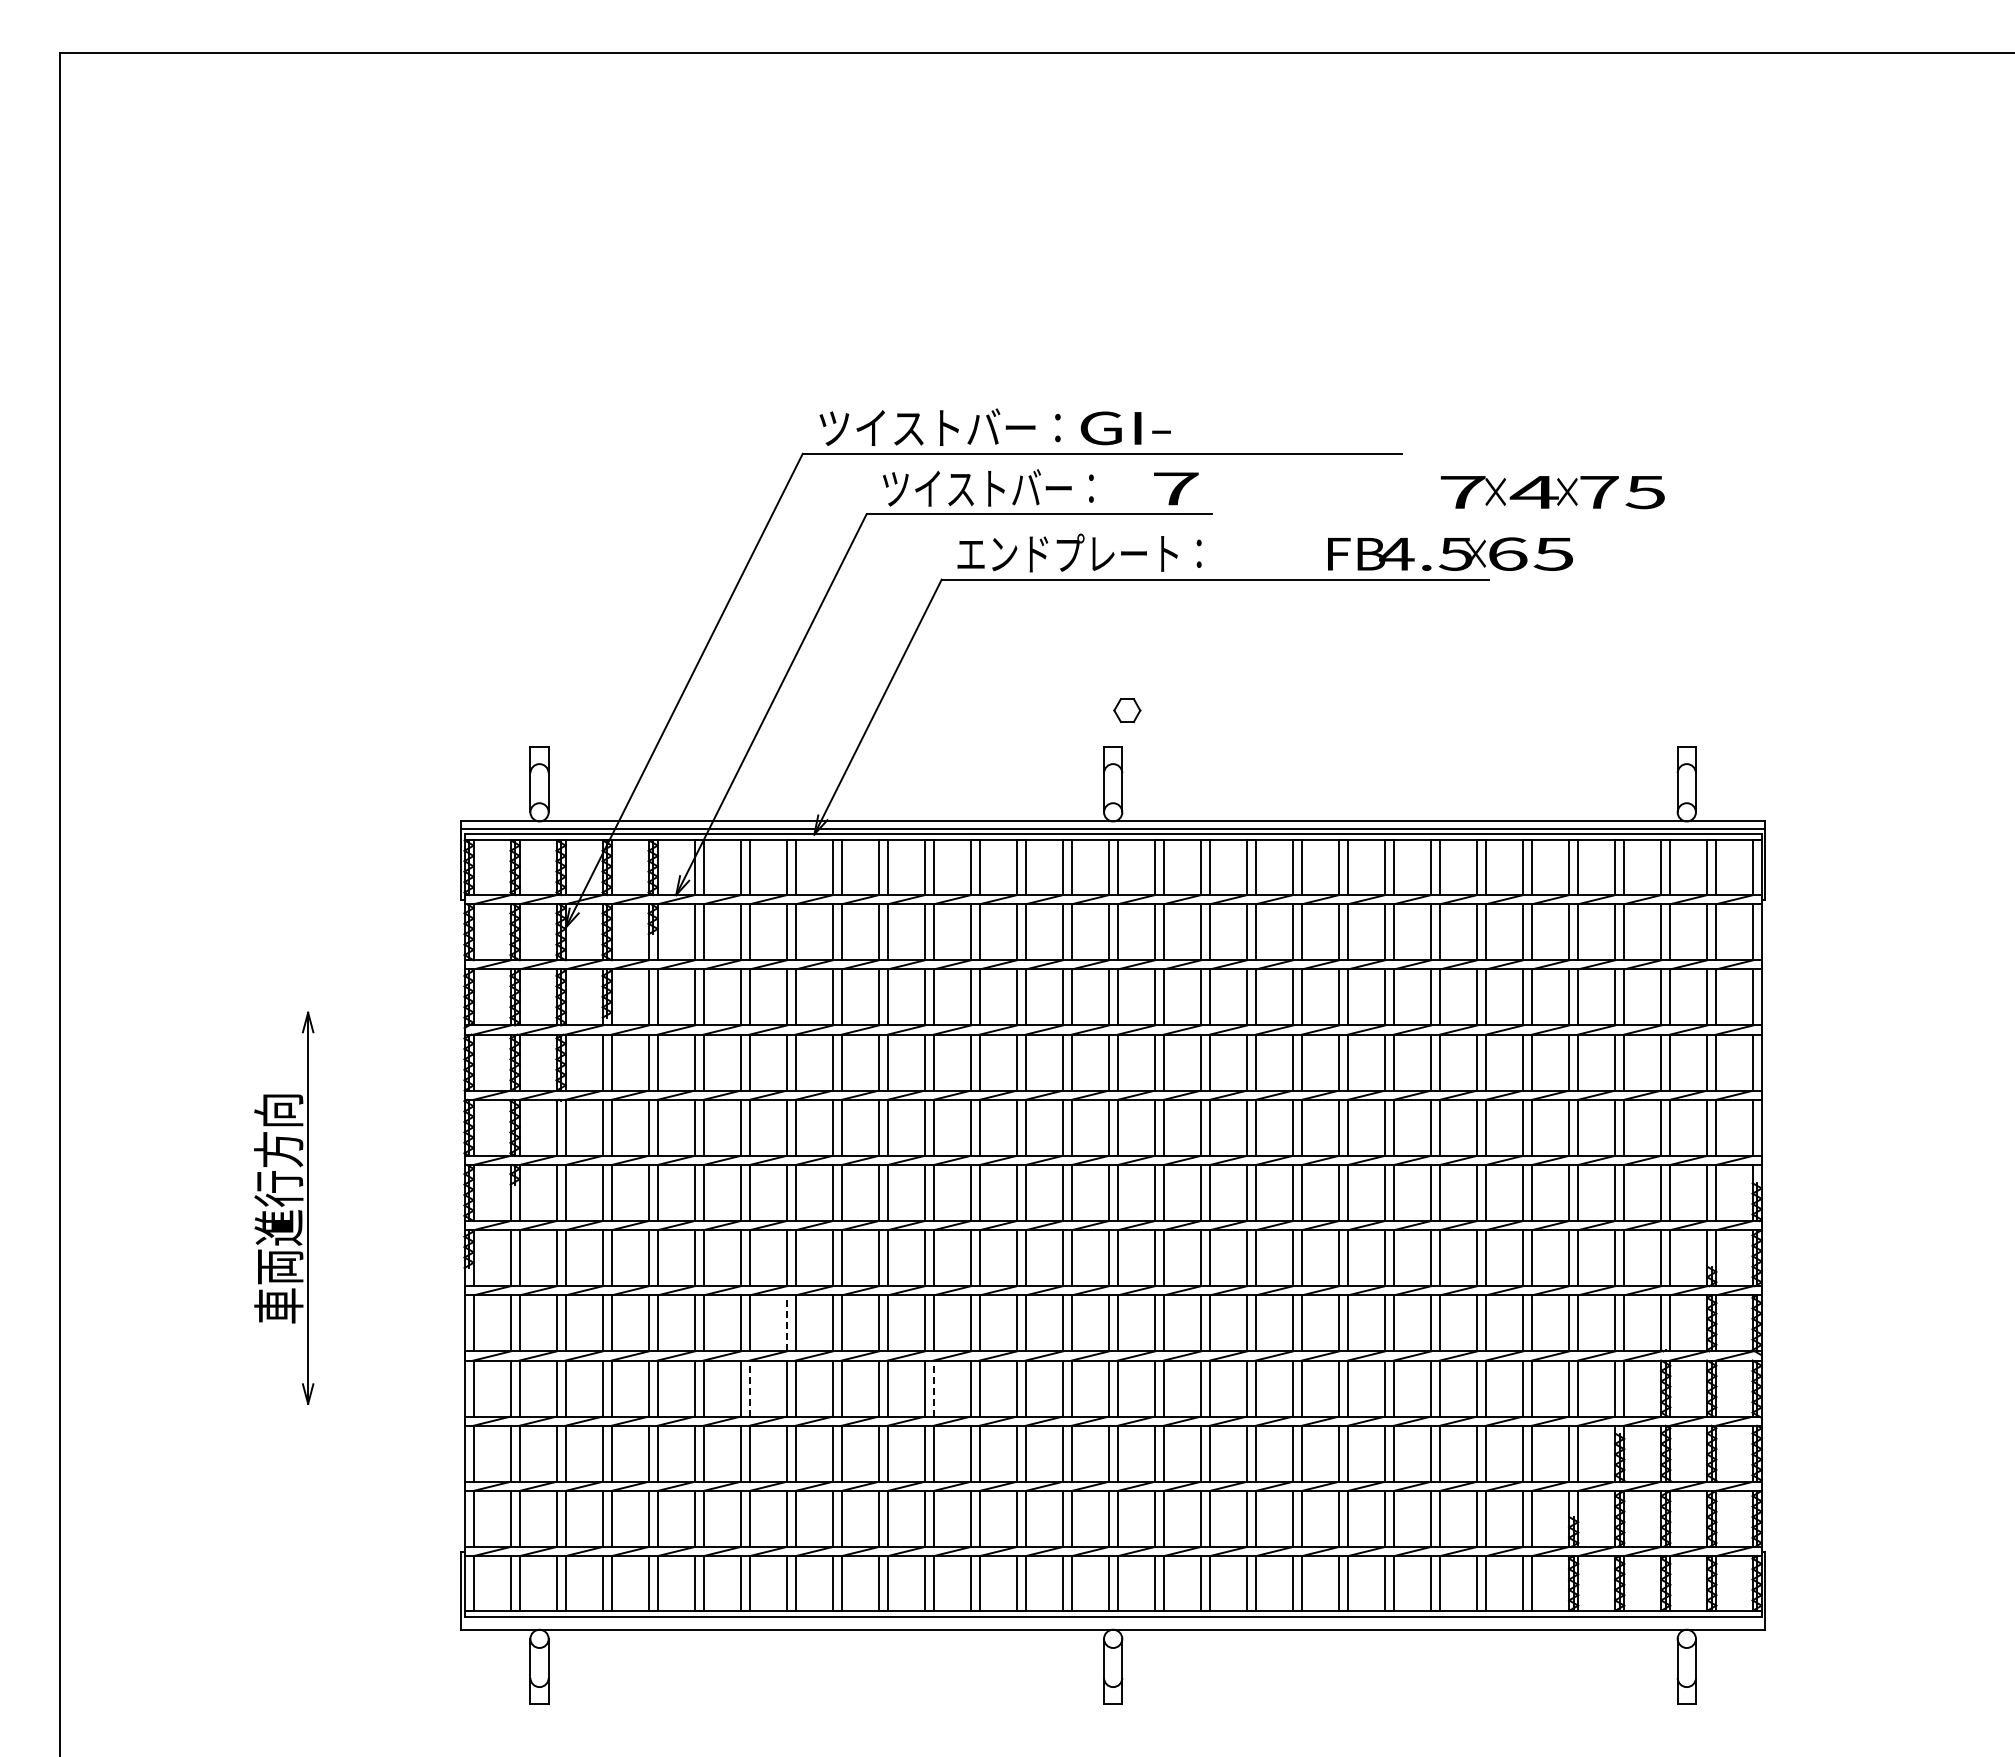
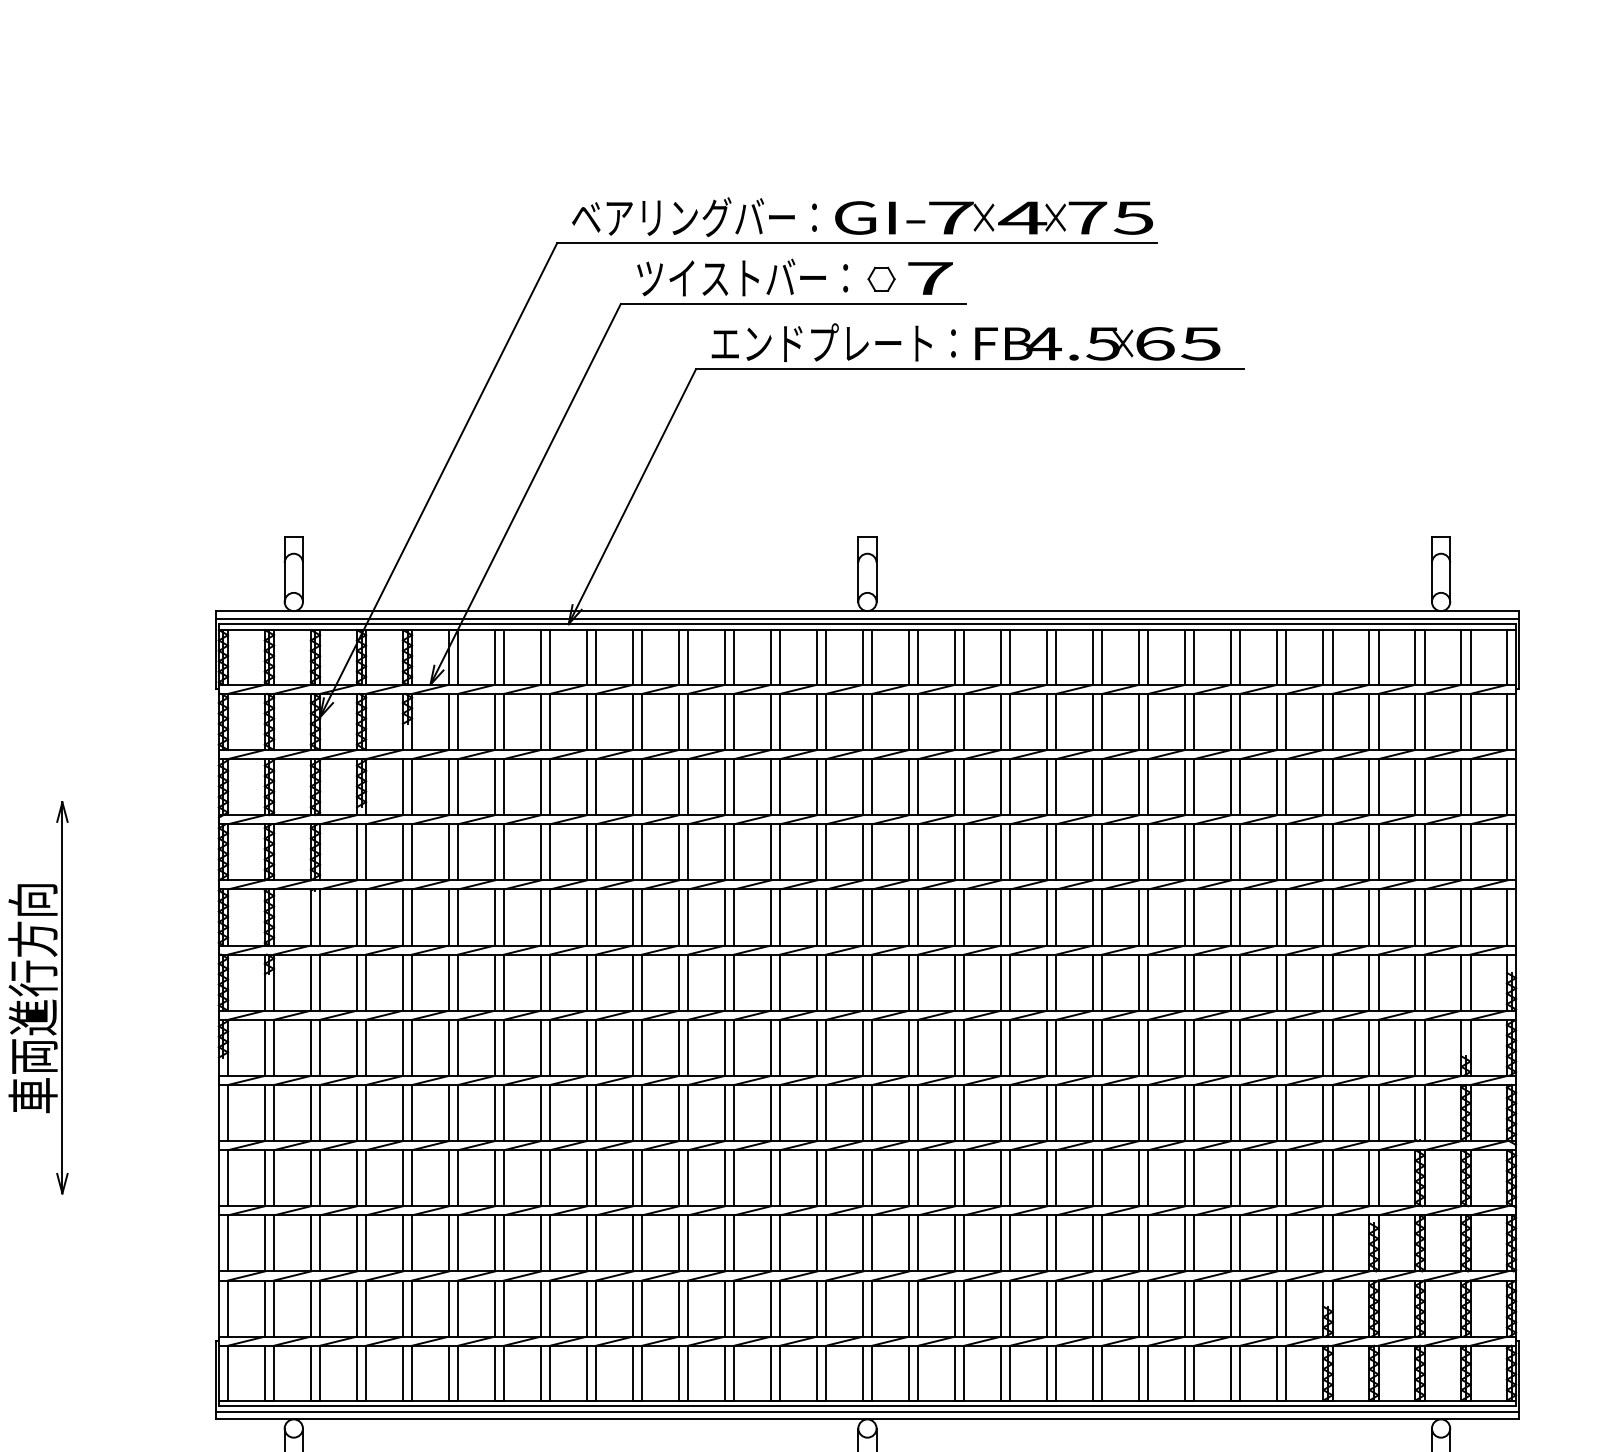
text: (939, 427) -> (693, 217), ツイストバー： -> ベアリングバー：
text: (1552, 492) -> (1040, 218), moved
text: (1450, 553) -> (1097, 343), moved
part: (1127, 710) -> (881, 279), moved
line: (786, 1322) -> (540, 1112), dashed -> solid
line: (749, 1388) -> (503, 1178), dashed -> solid
line: (933, 1388) -> (687, 1178), dashed -> solid
line: (1113, 1621) -> (867, 1411), added

